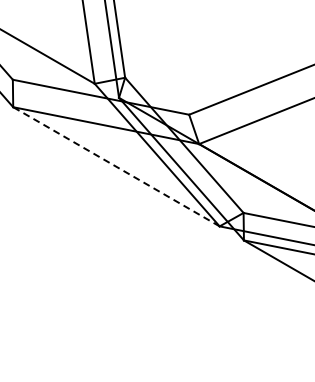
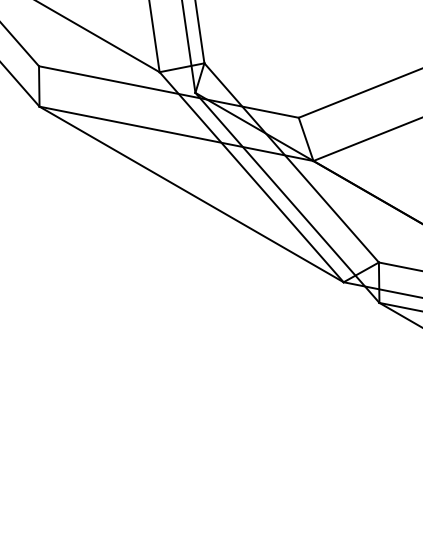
line: (116, 166) -> (191, 194), dashed -> solid

